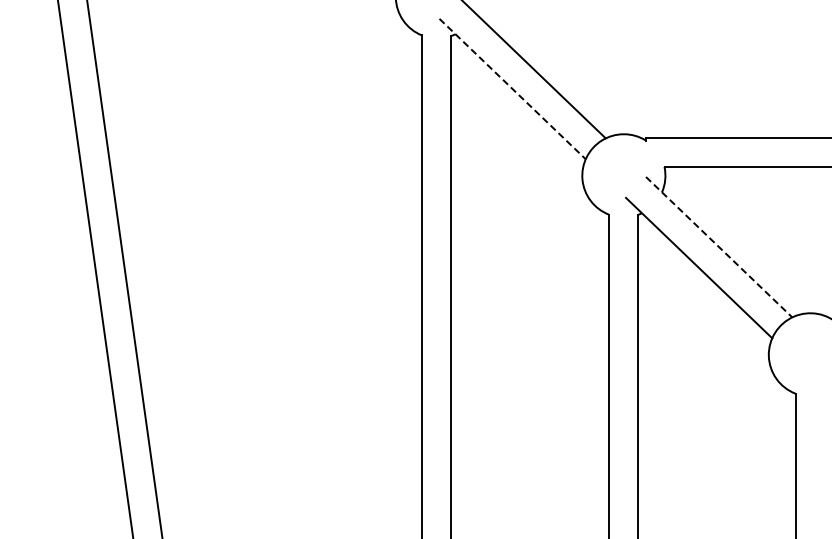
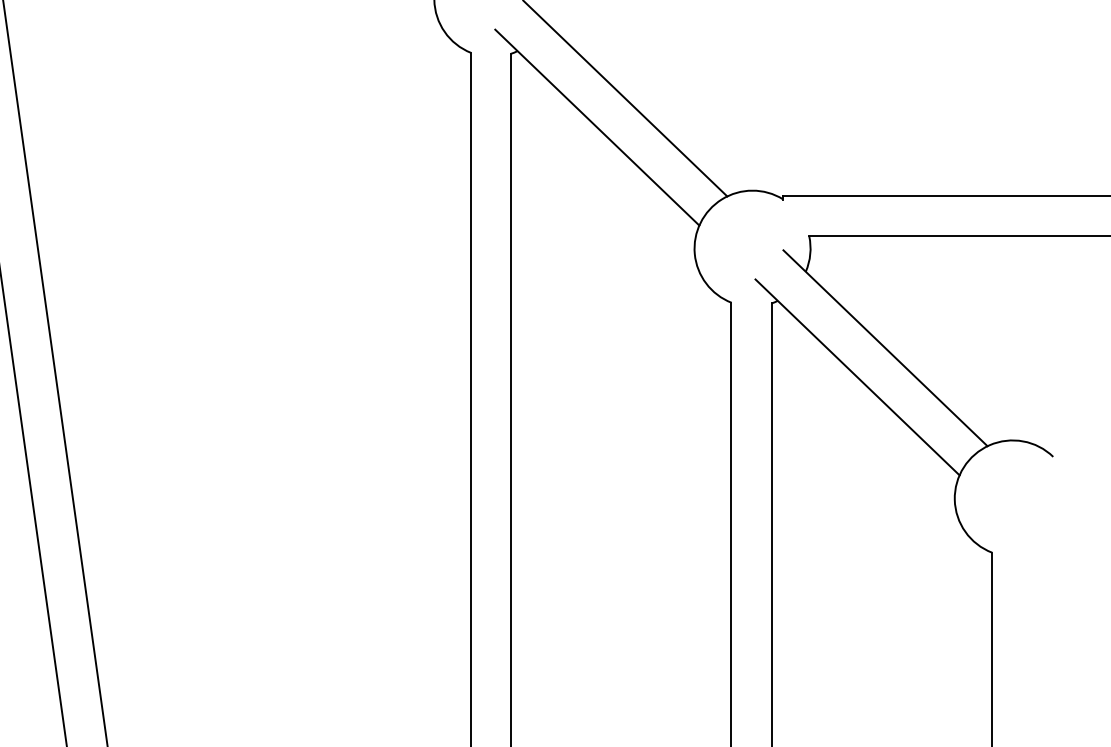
line: (512, 89) -> (597, 128), dashed -> solid
line: (719, 247) -> (885, 348), dashed -> solid

